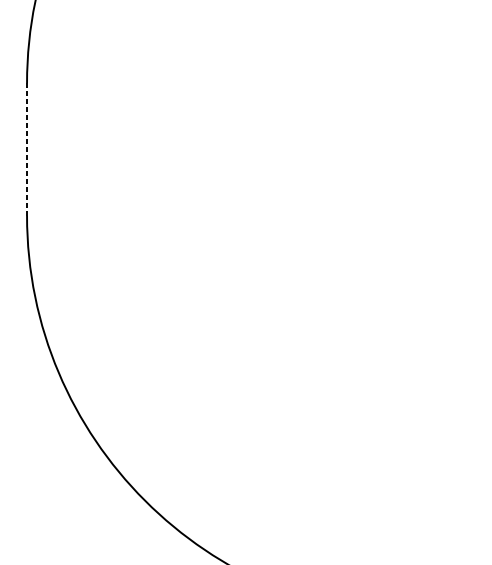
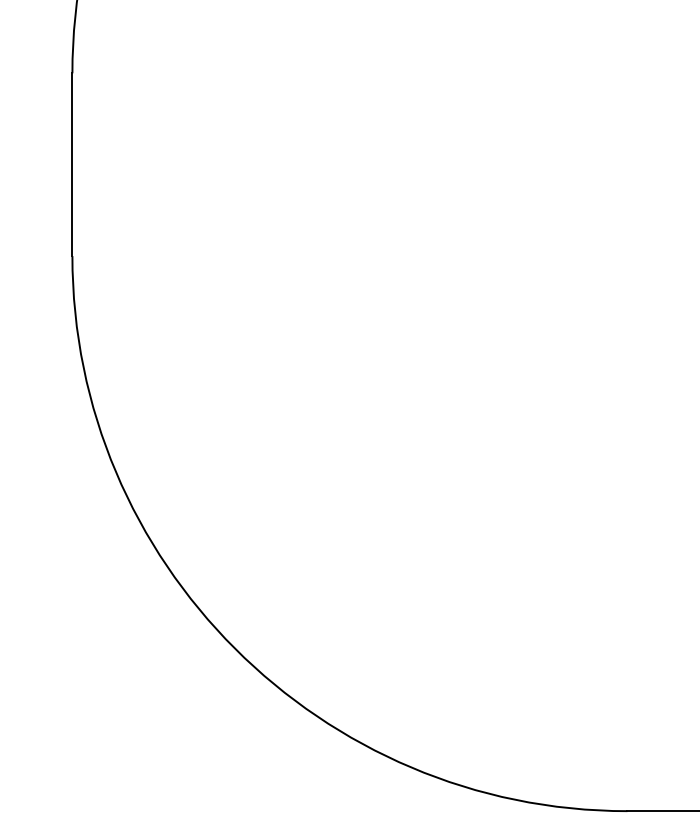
line: (27, 150) -> (72, 165), dashed -> solid

